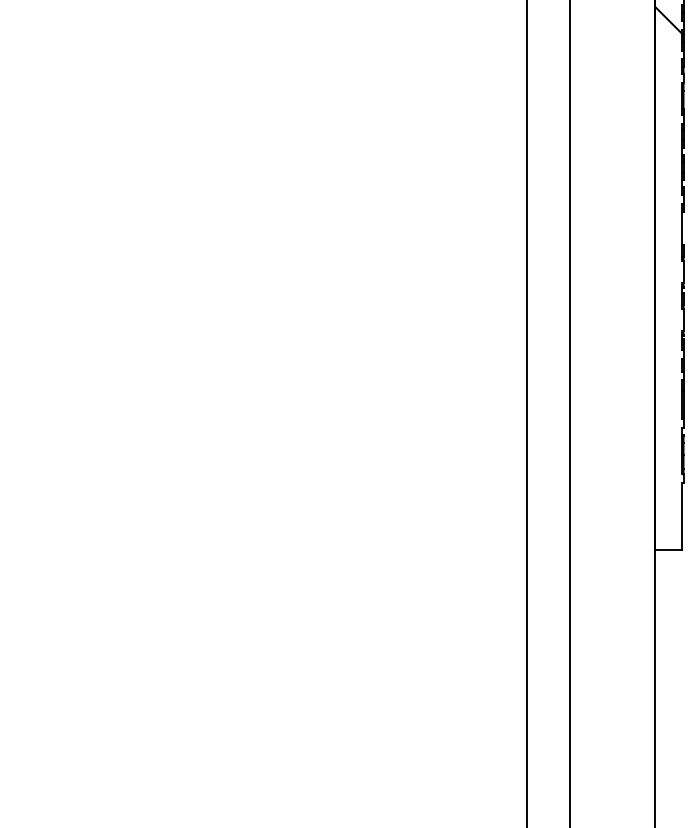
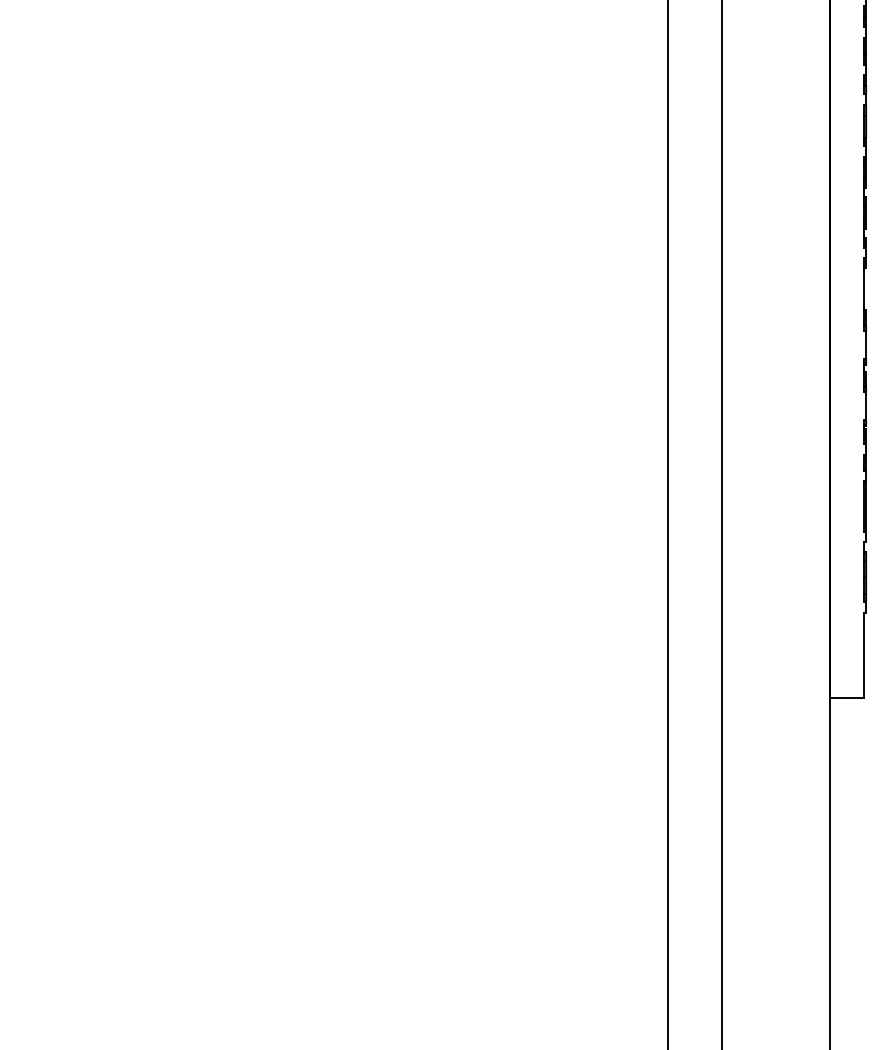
hatch: (668, 19) -> (846, 25), removed

